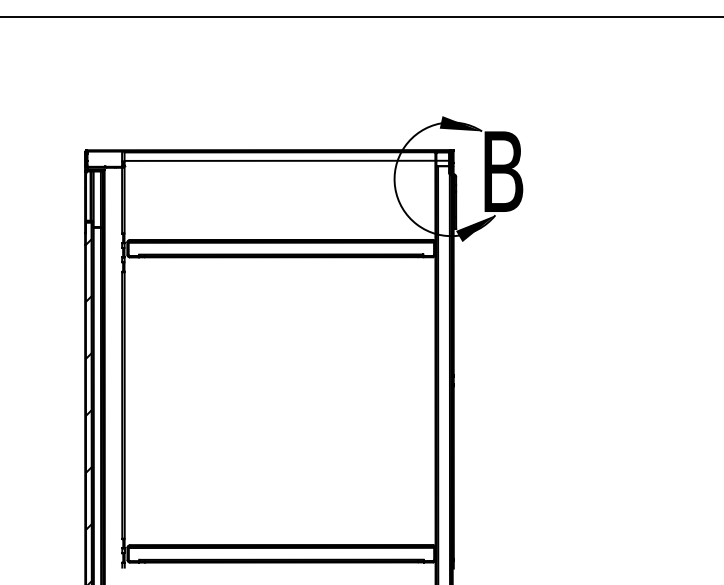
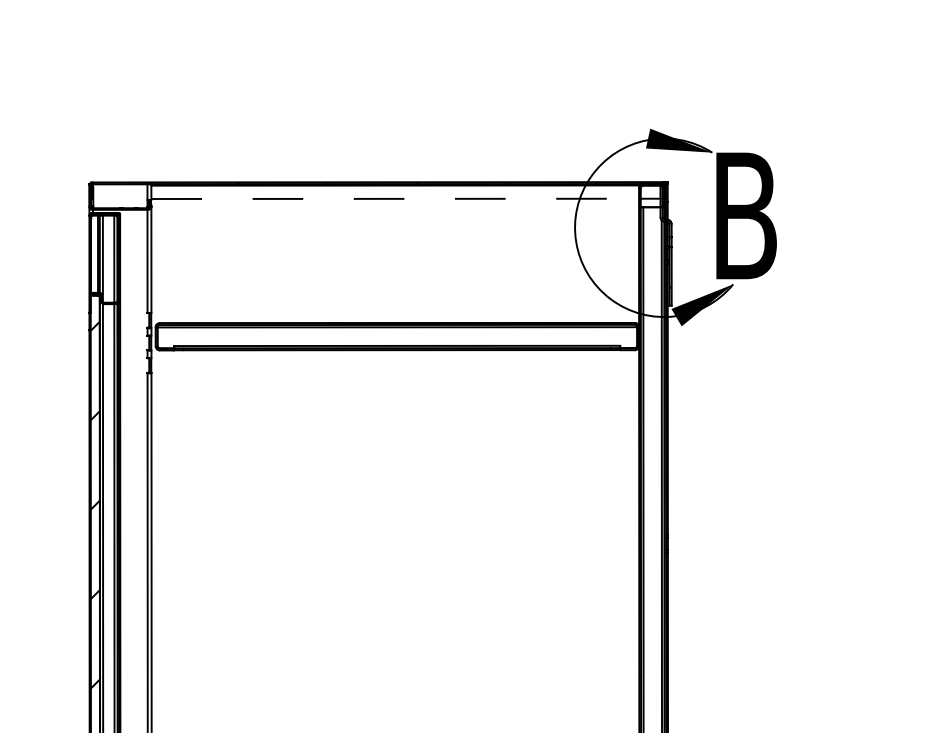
line: (280, 160) -> (396, 198), solid -> dashed

